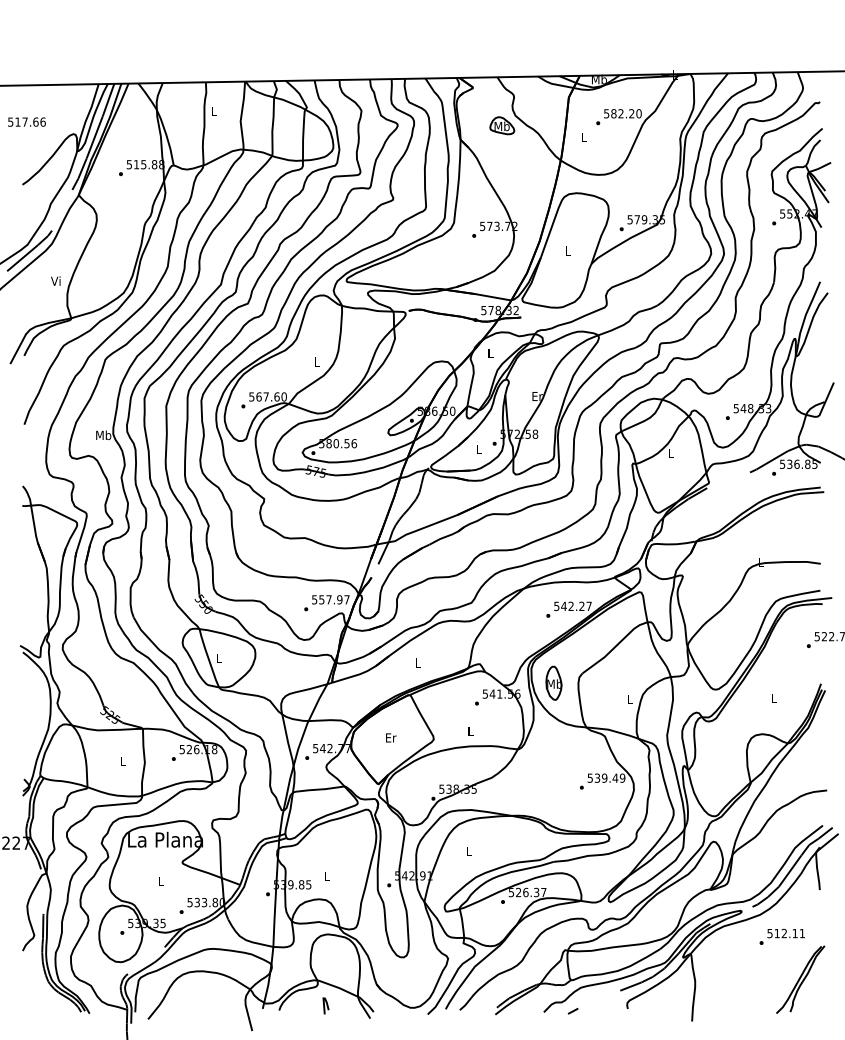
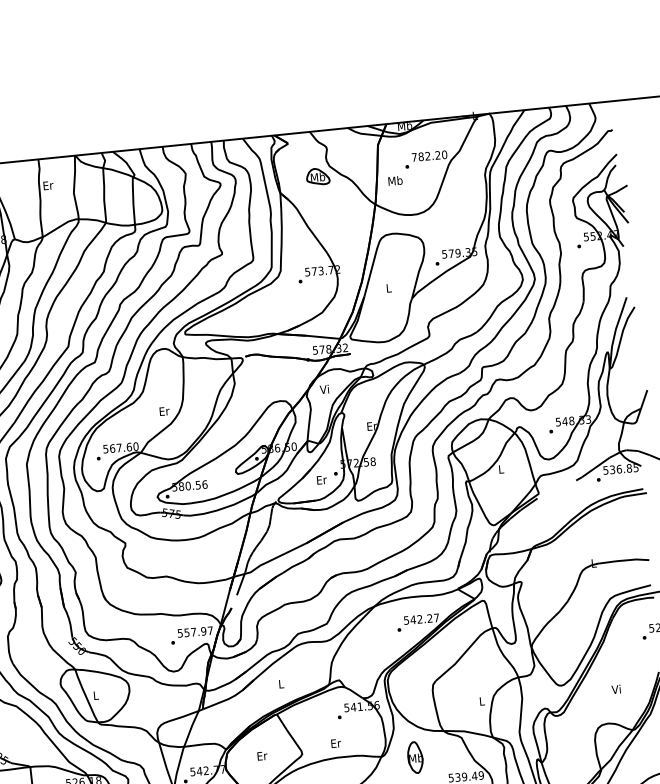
text: (214, 110) -> (48, 185), L -> Er
text: (606, 113) -> (414, 157), 582.20 -> 782.20
text: (583, 136) -> (394, 180), L -> Mb
text: (489, 352) -> (323, 389), L -> Vi
text: (317, 361) -> (164, 410), L -> Er
text: (479, 448) -> (322, 479), L -> Er
part: (553, 682) -> (414, 756), moved
text: (773, 698) -> (615, 689), L -> Vi
text: (470, 730) -> (335, 742), L -> Er

